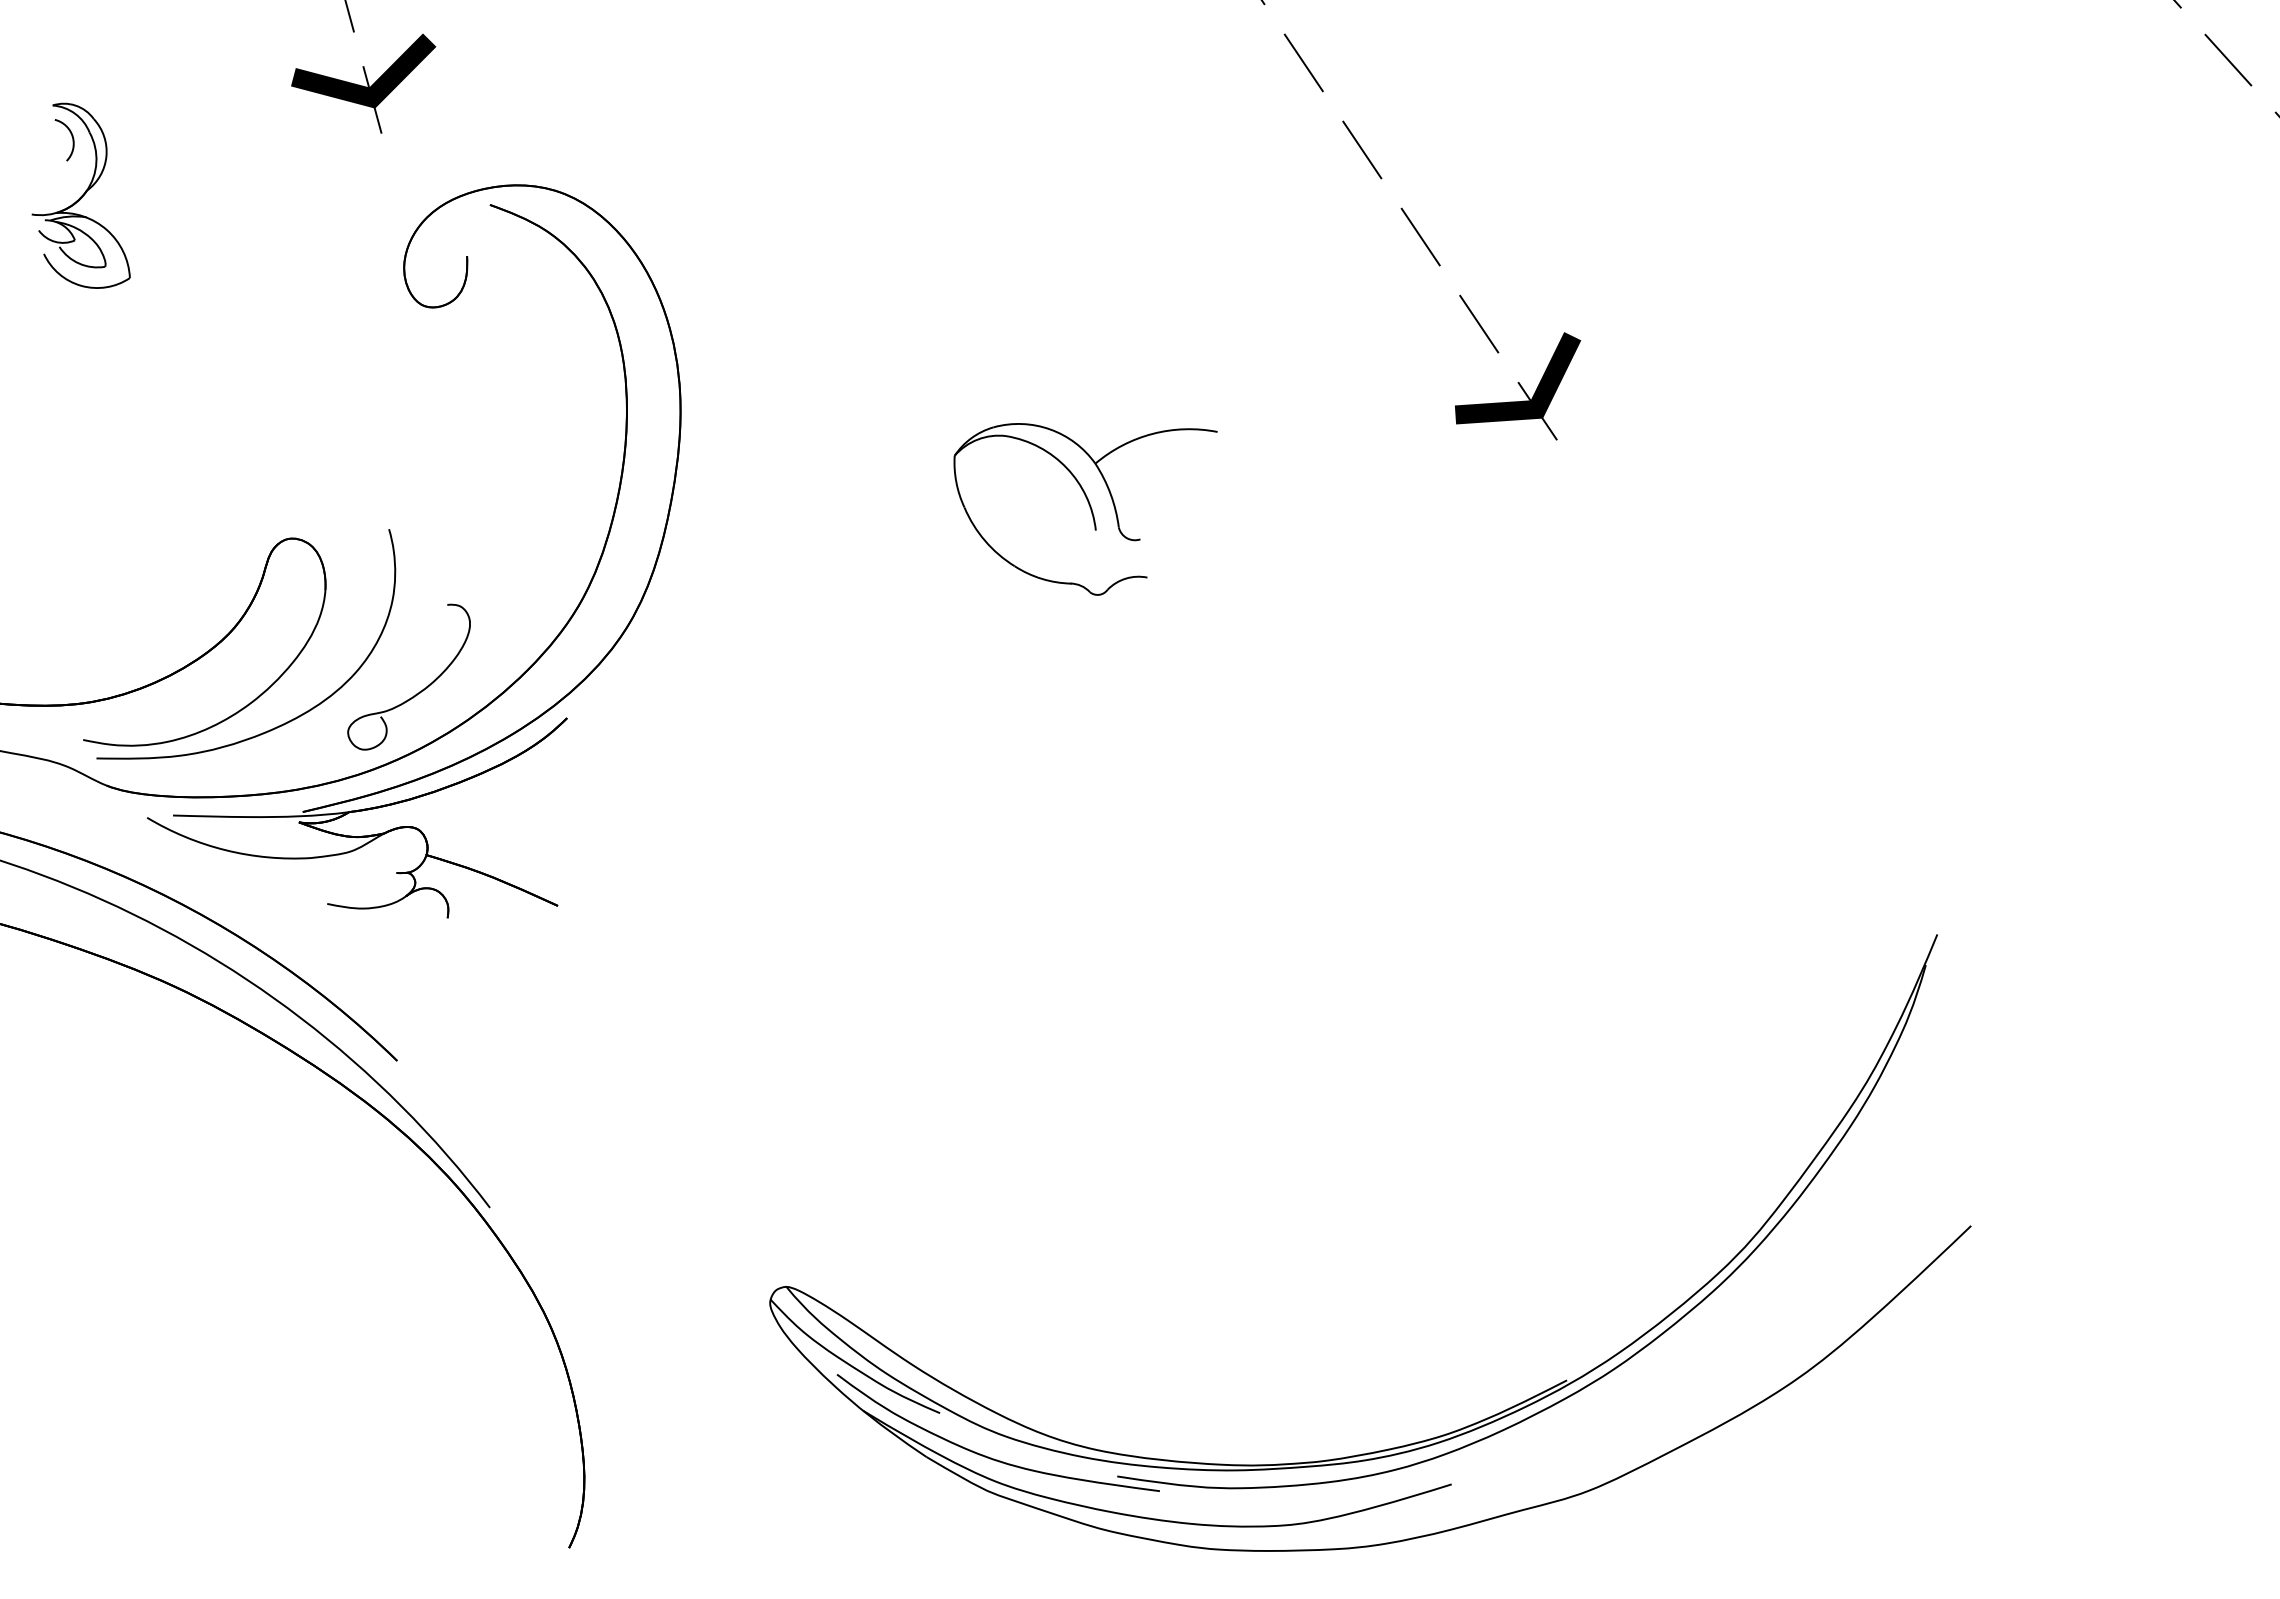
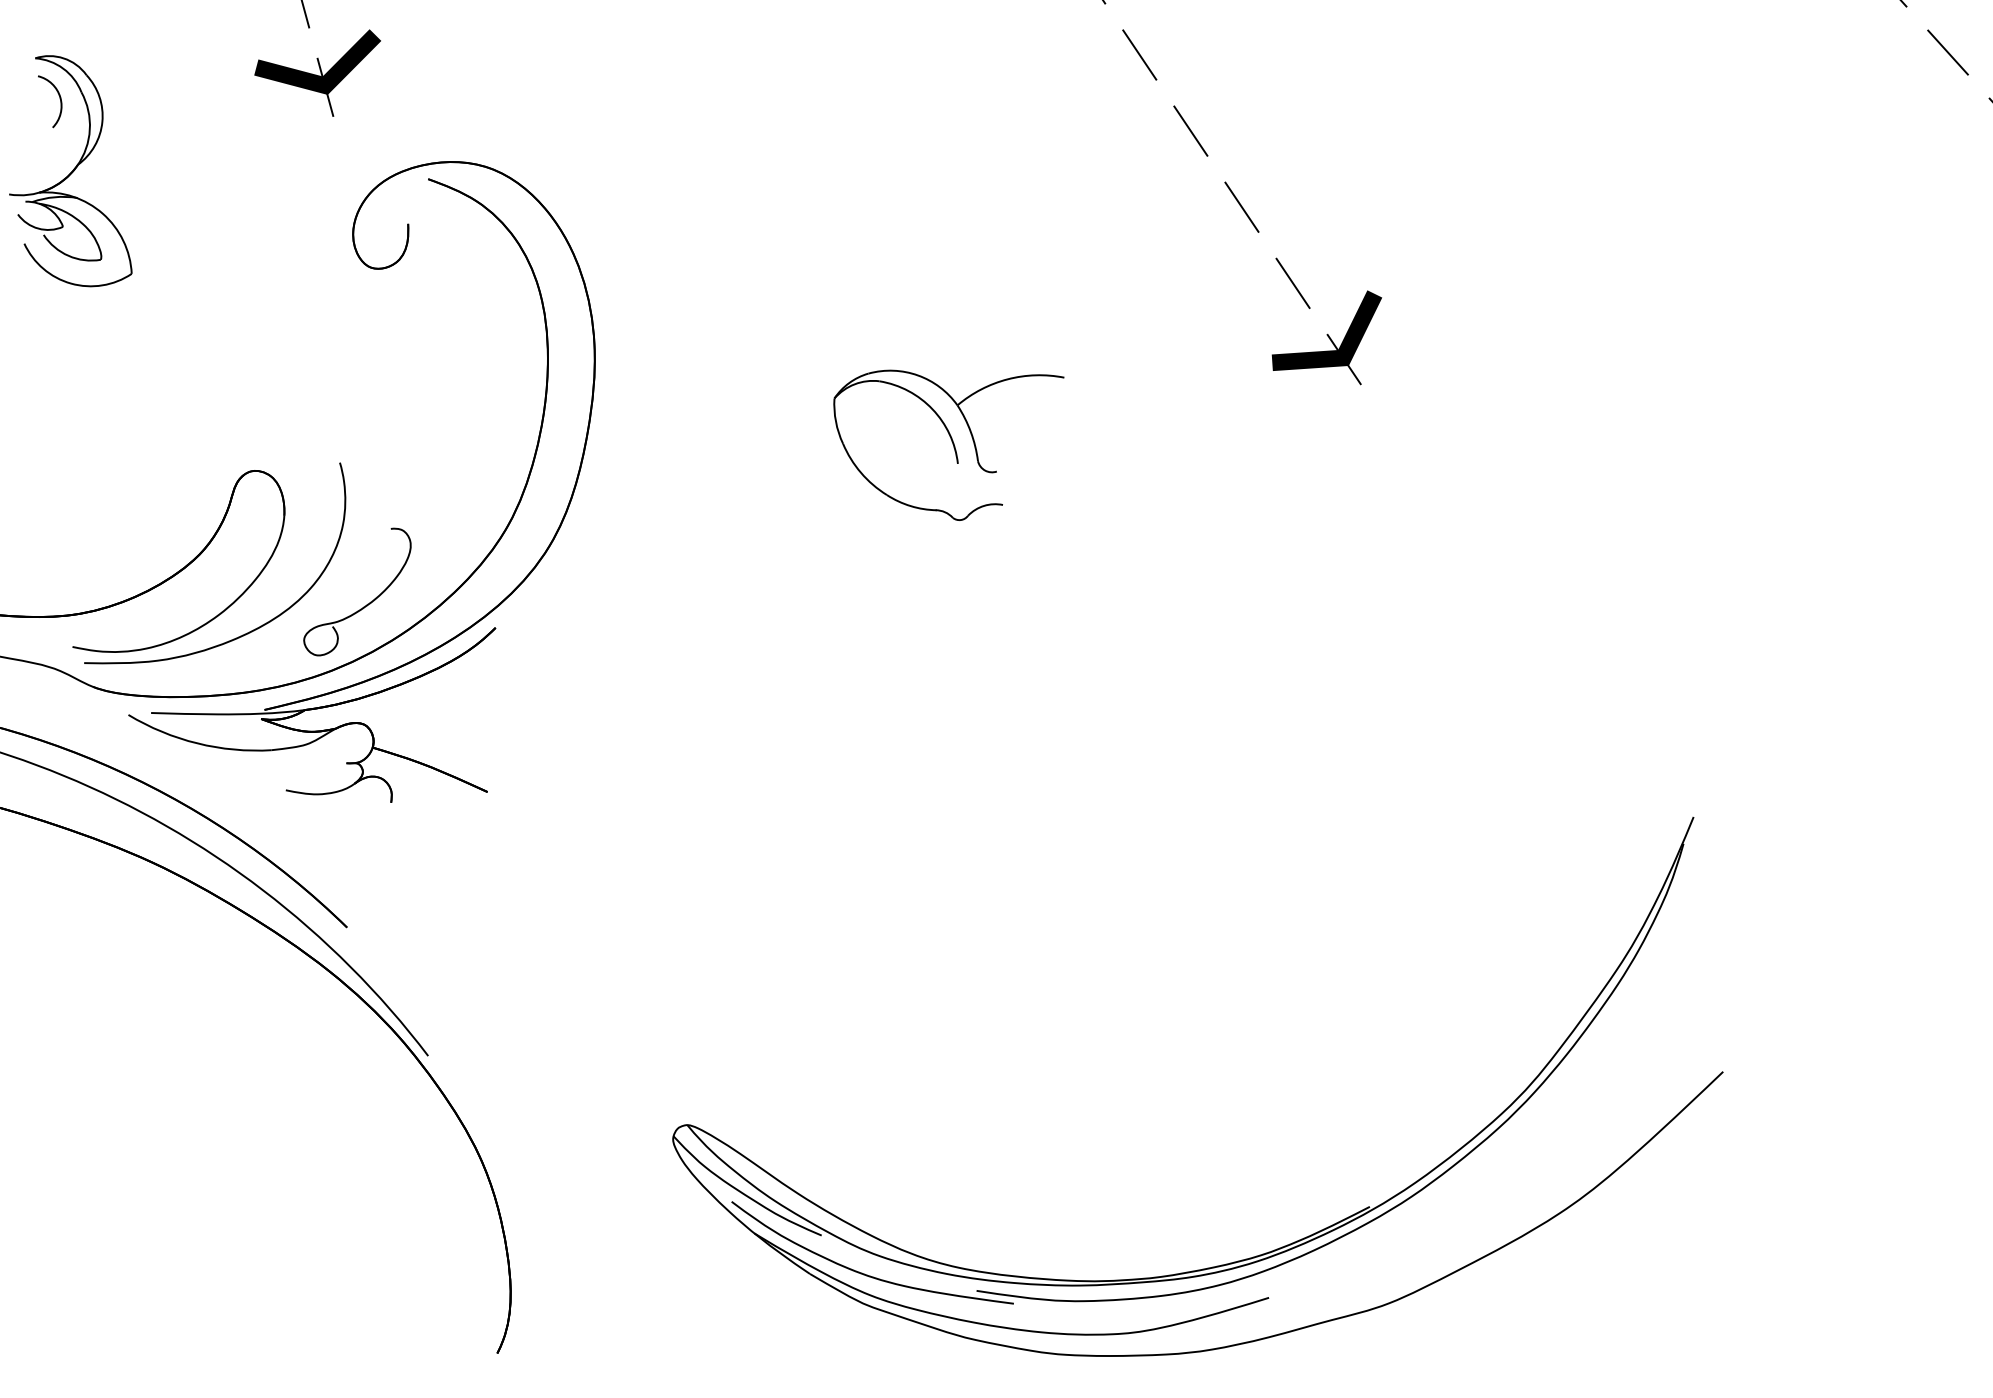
part: (80, 195) -> (70, 170), size x1.43

